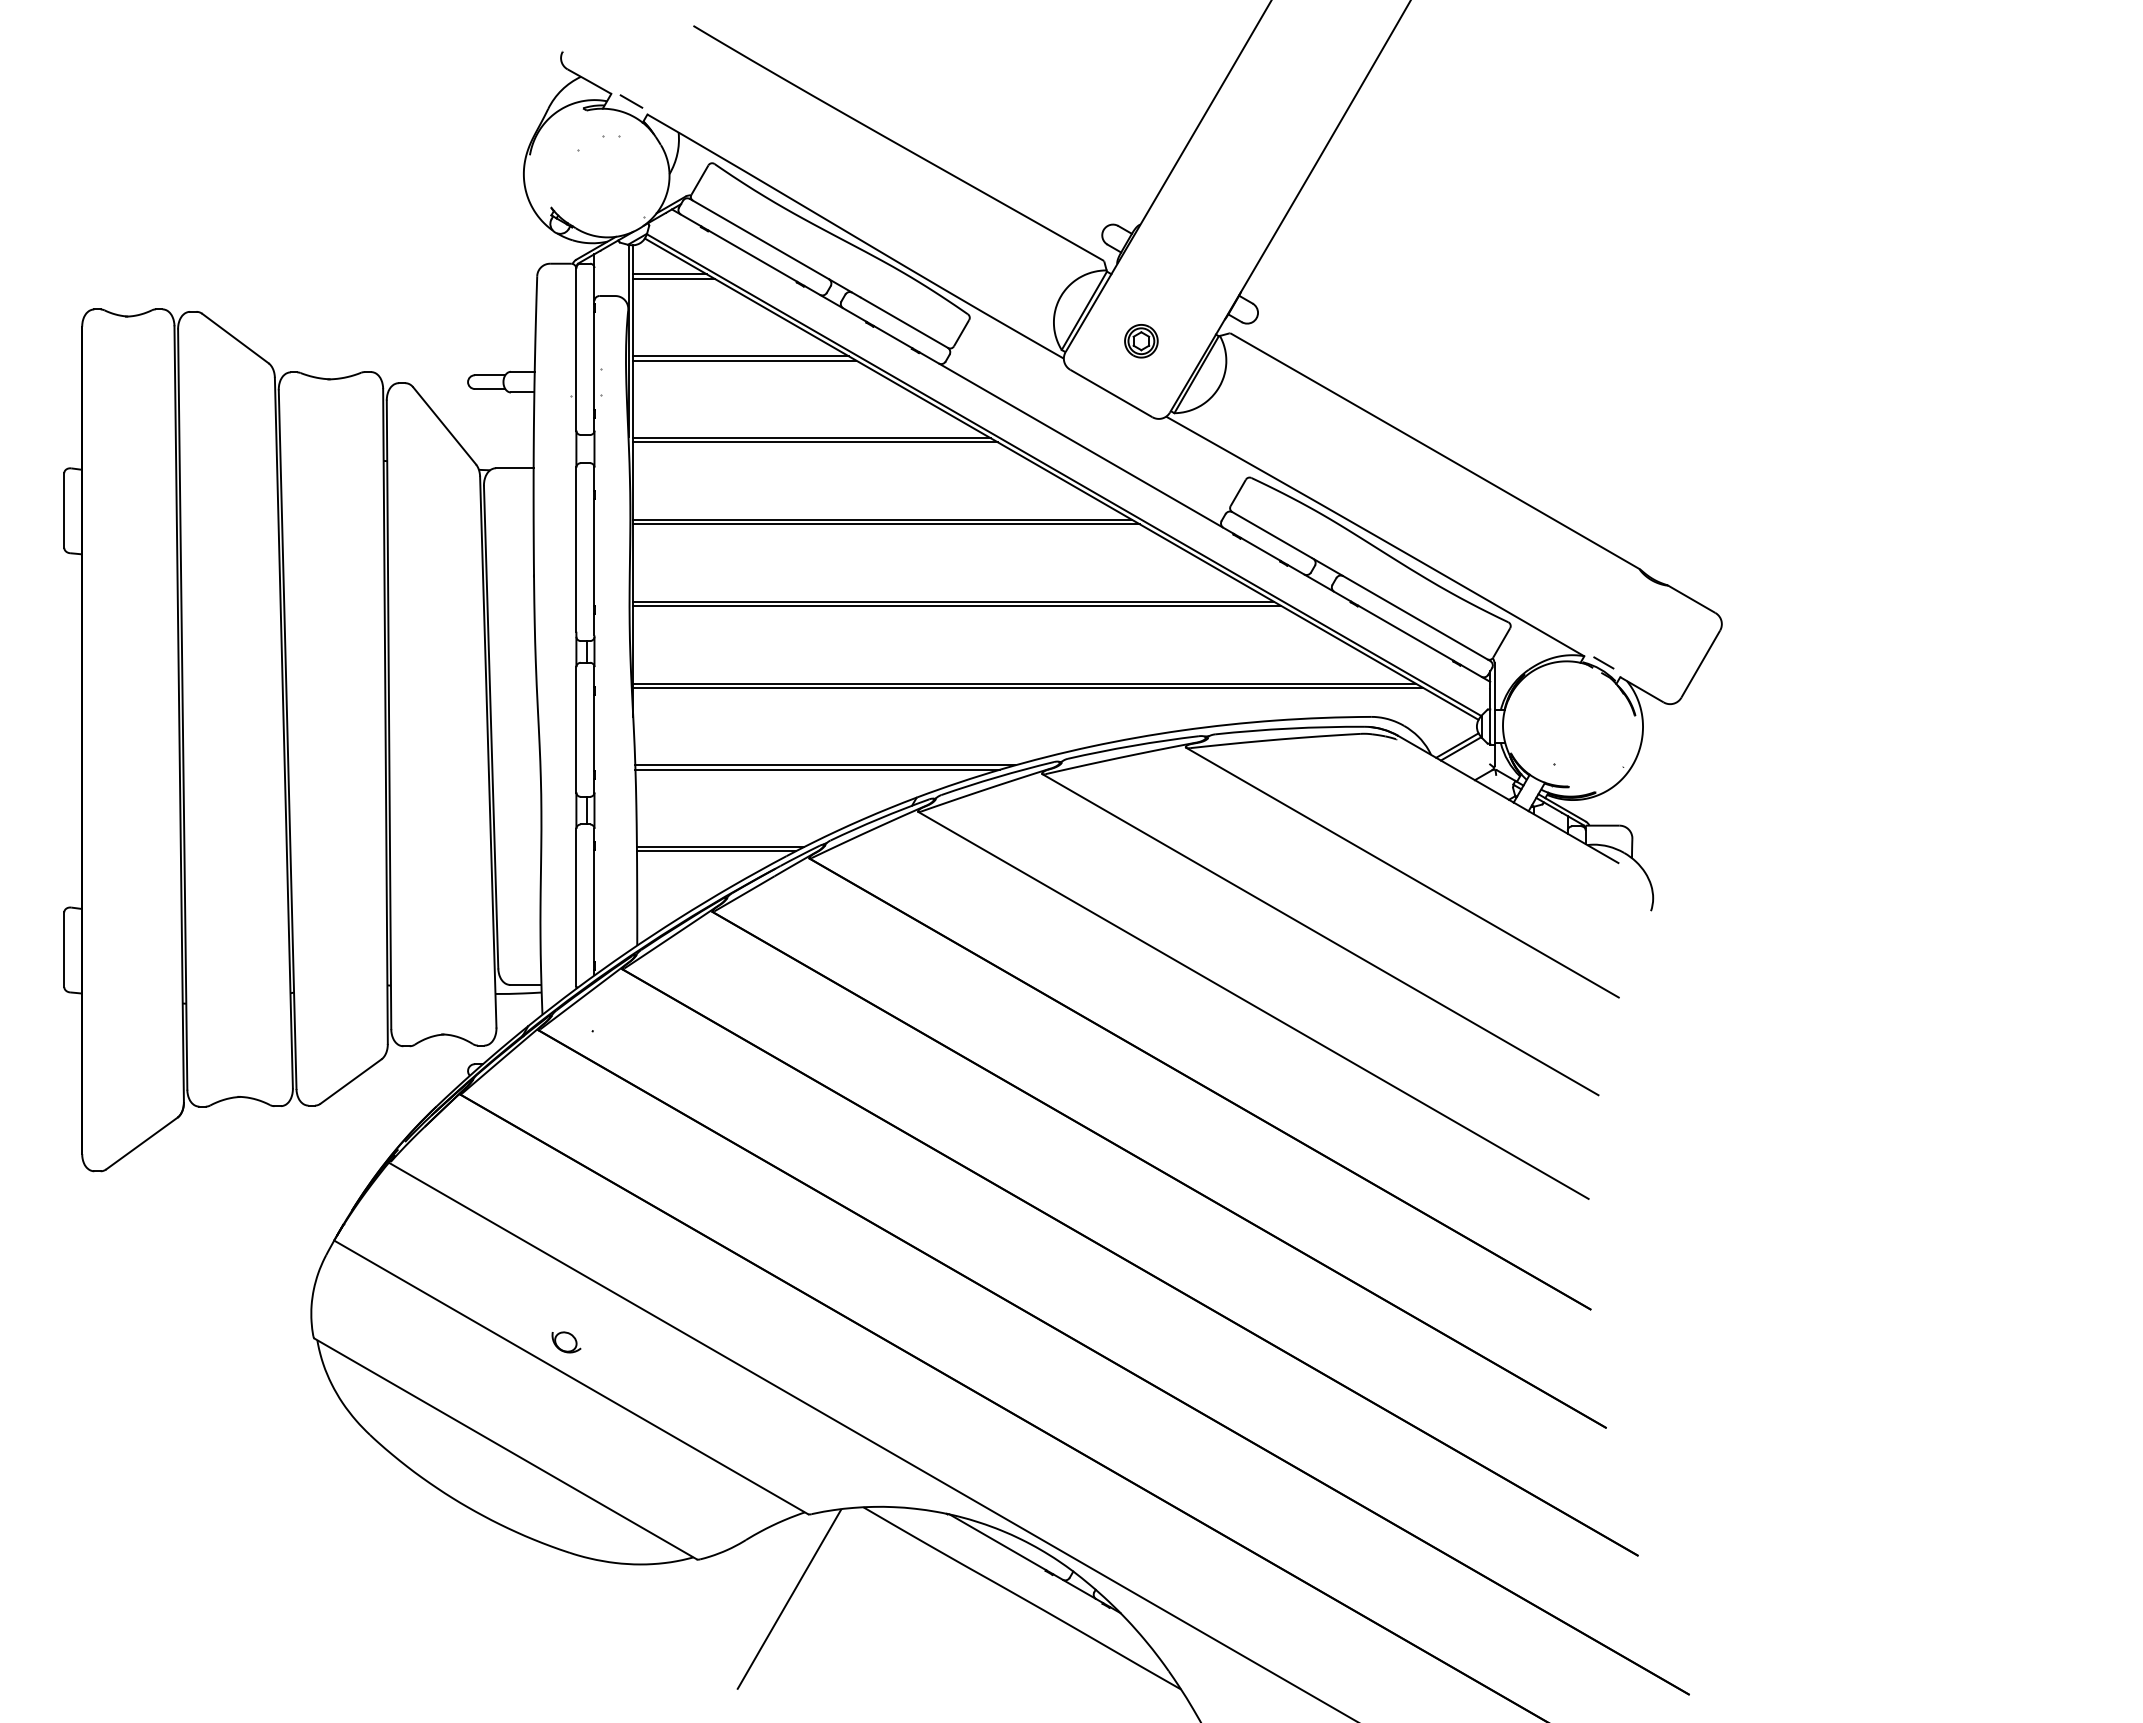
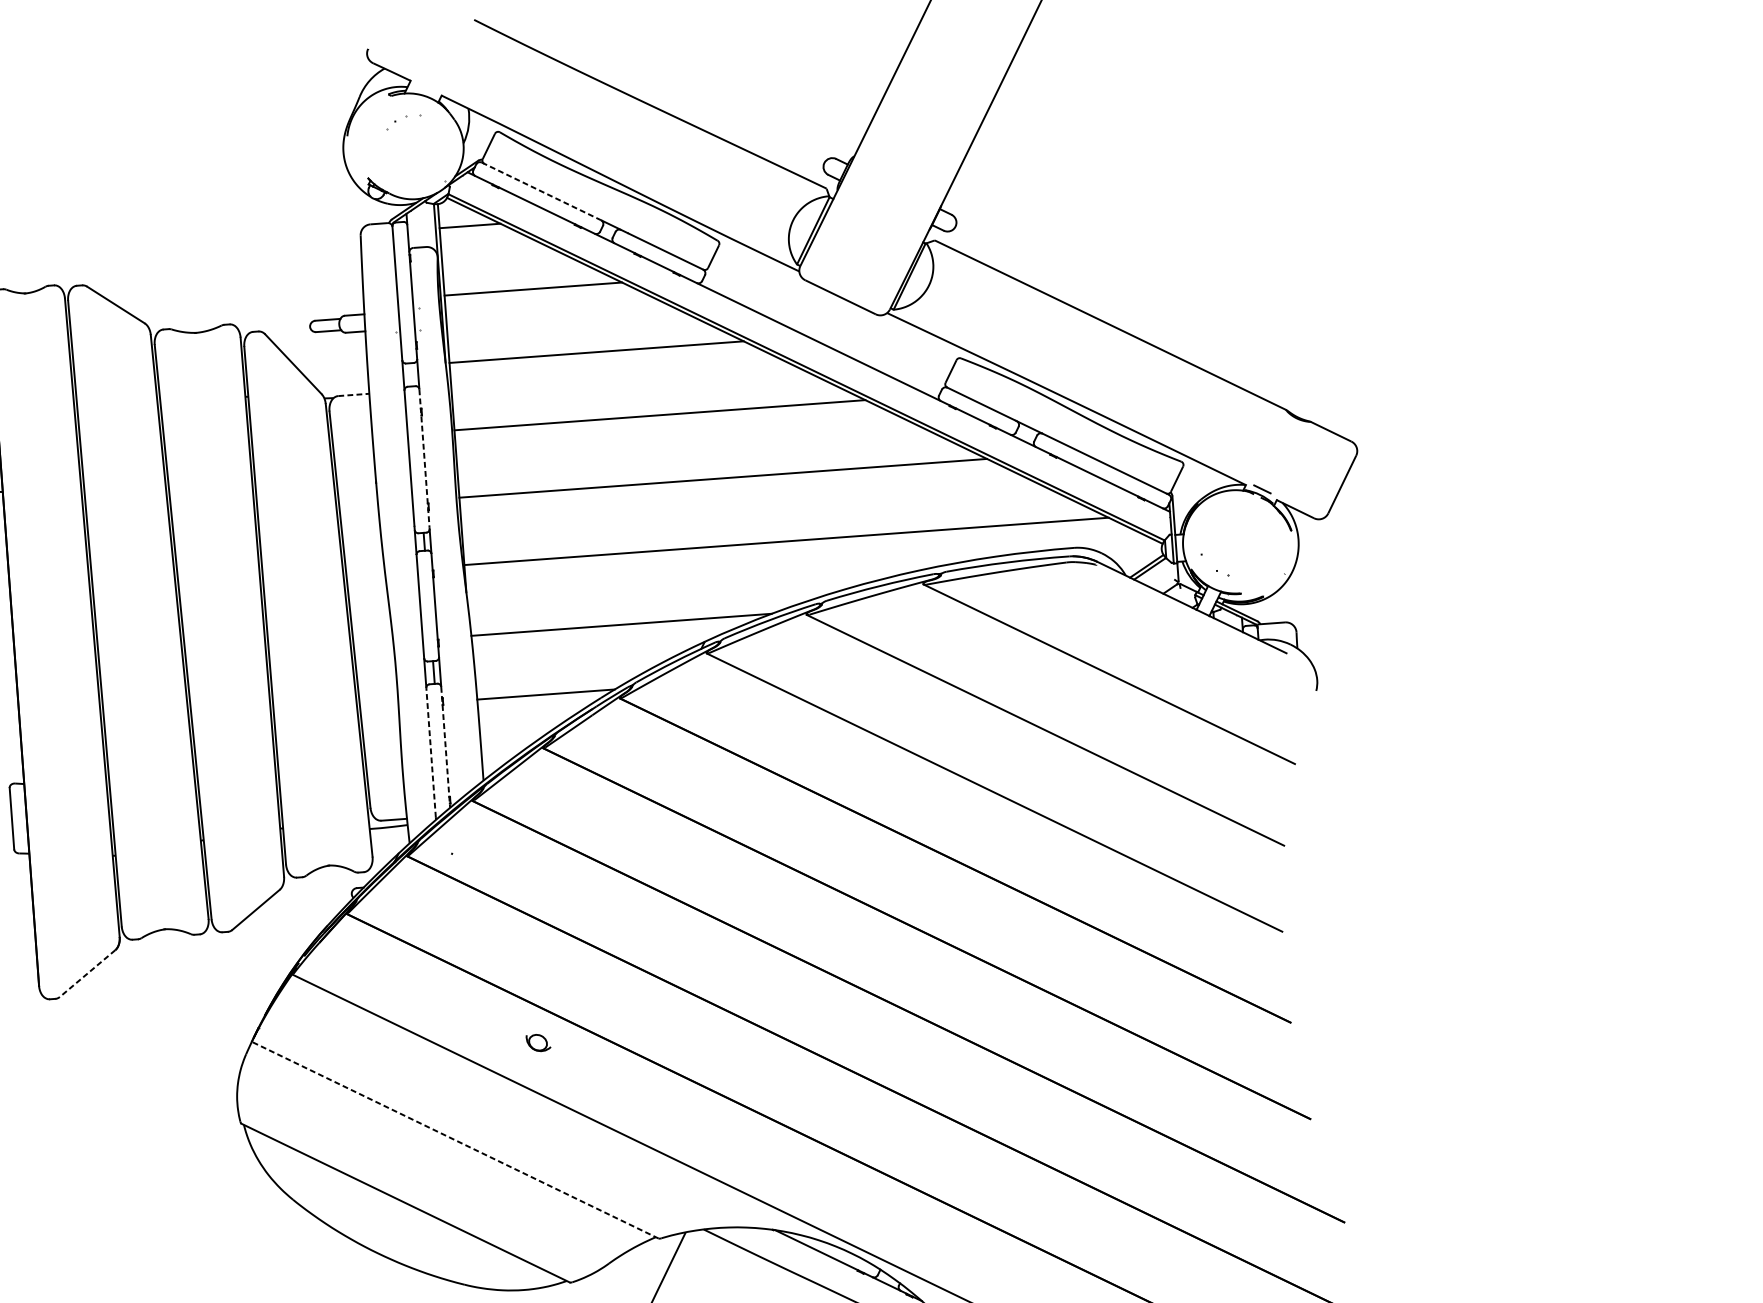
line: (631, 101) -> (427, 85), removed
line: (759, 239) -> (541, 191), solid -> dashed
line: (673, 278) -> (473, 229), removed
part: (1141, 341) -> (862, 252), removed
line: (744, 360) -> (536, 292), removed
line: (815, 442) -> (599, 355), removed
line: (514, 468) -> (353, 395), solid -> dashed
line: (886, 524) -> (663, 418), removed
line: (594, 551) -> (424, 458), solid -> dashed
line: (957, 606) -> (726, 482), removed
line: (1028, 687) -> (790, 544), removed
line: (825, 765) -> (627, 620), removed
line: (715, 851) -> (542, 698), removed
line: (594, 902) -> (445, 747), solid -> dashed
line: (576, 907) -> (431, 752), solid -> dashed
line: (141, 1143) -> (87, 973), solid -> dashed
part: (566, 1342) -> (538, 1043), moved
line: (571, 1377) -> (455, 1140), solid -> dashed

